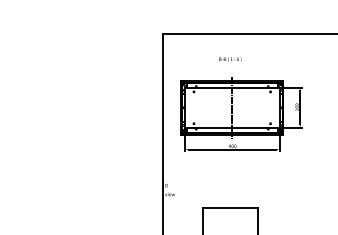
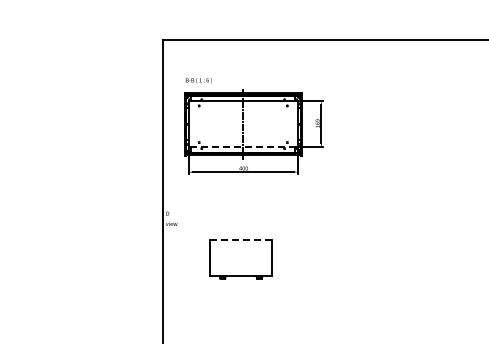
text: (229, 59) -> (198, 80), moved
line: (231, 128) -> (242, 147), solid -> dashed
line: (229, 208) -> (240, 239), solid -> dashed

